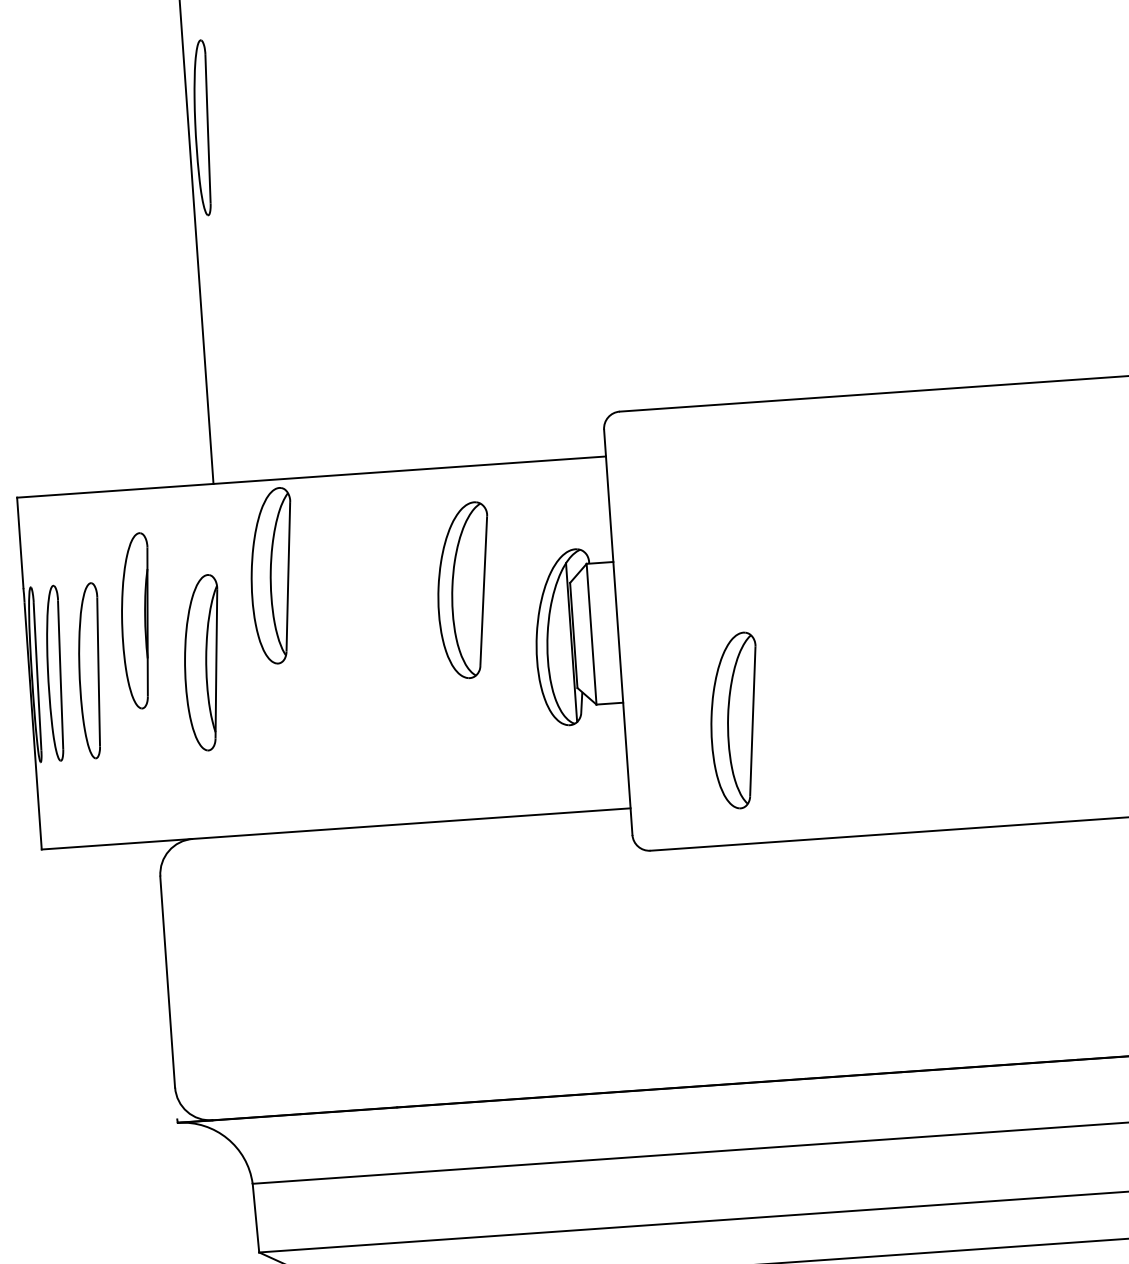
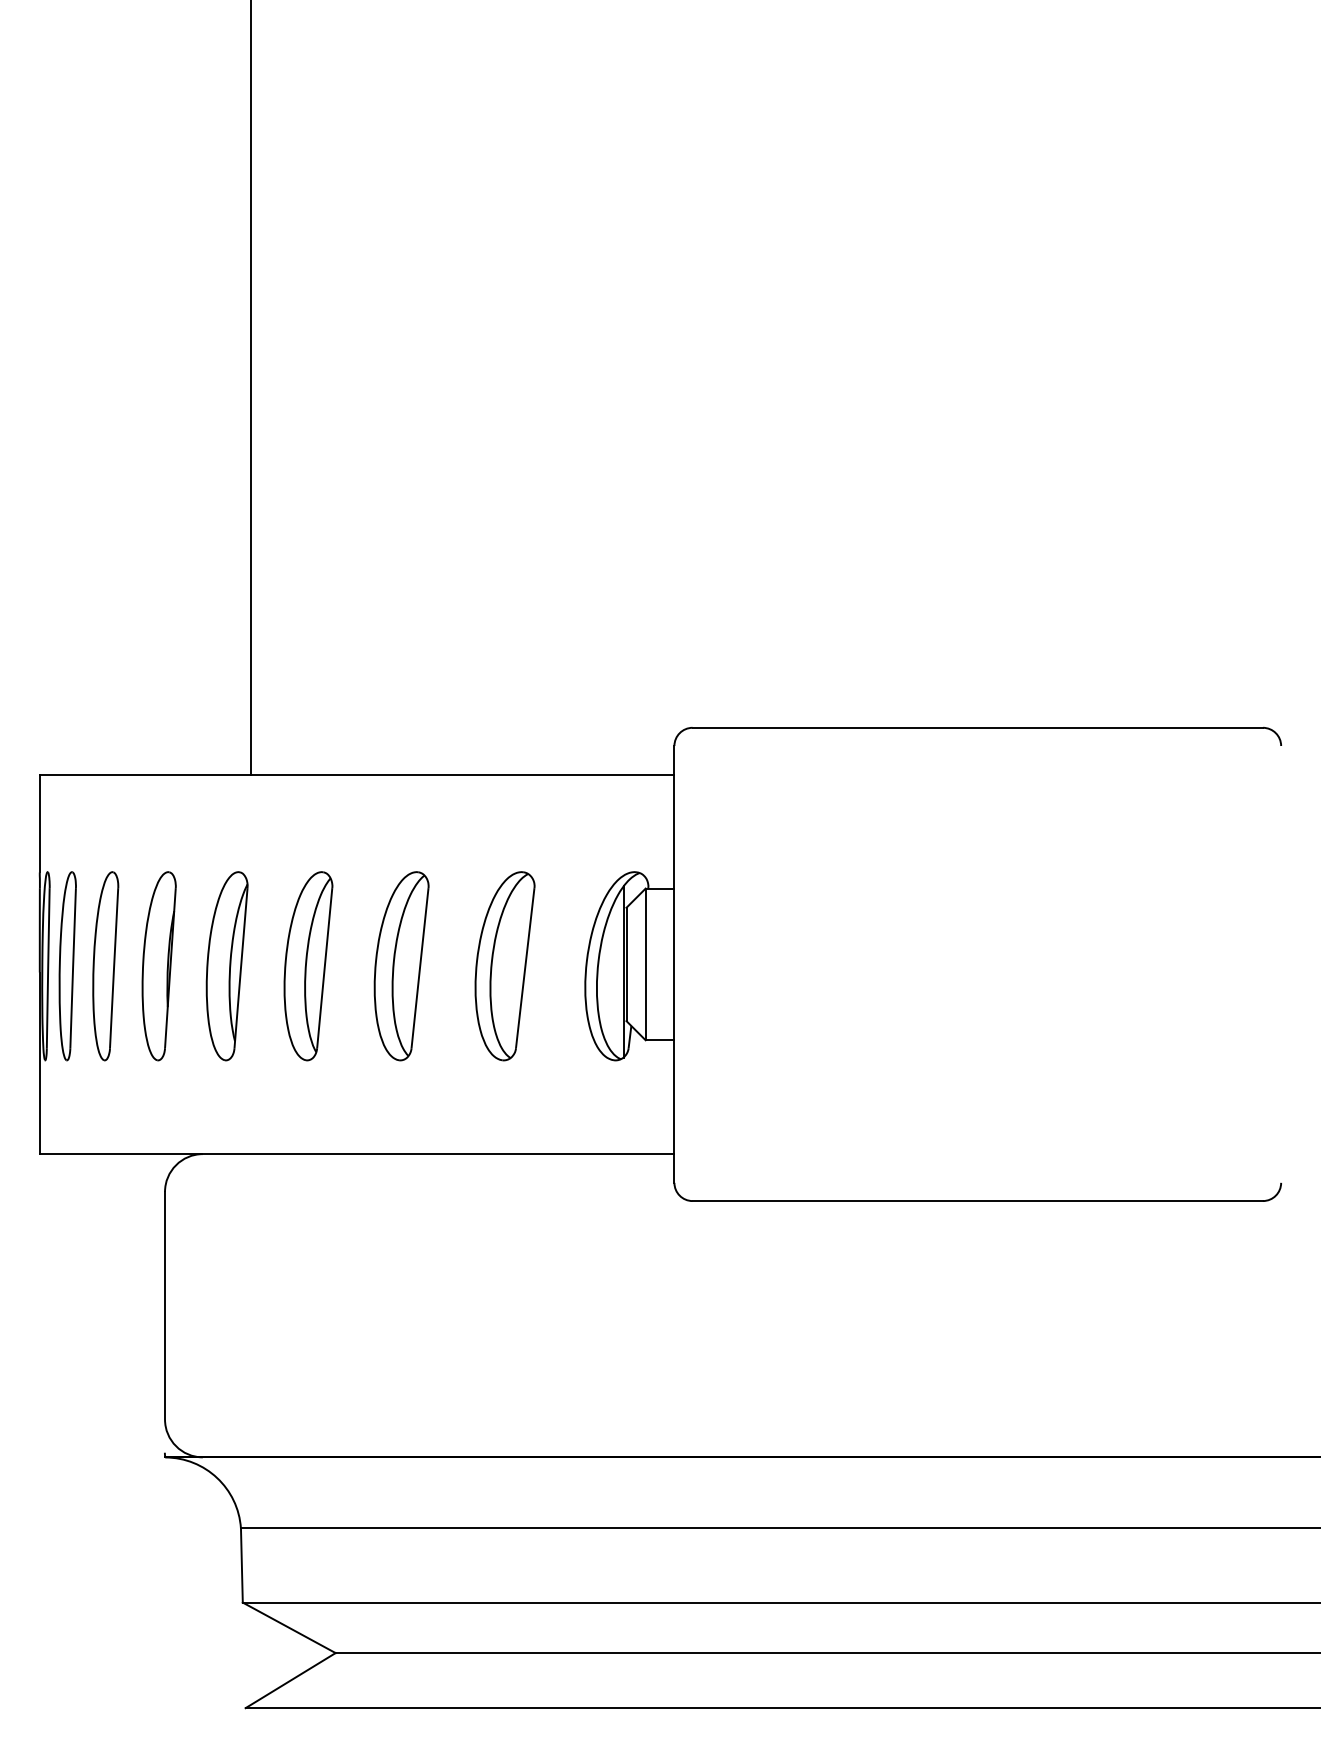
part: (202, 128) -> (266, 392), removed
part: (273, 576) -> (308, 966), moved
part: (464, 590) -> (504, 966), moved
part: (136, 621) -> (158, 966), moved
part: (735, 721) -> (401, 966), moved

